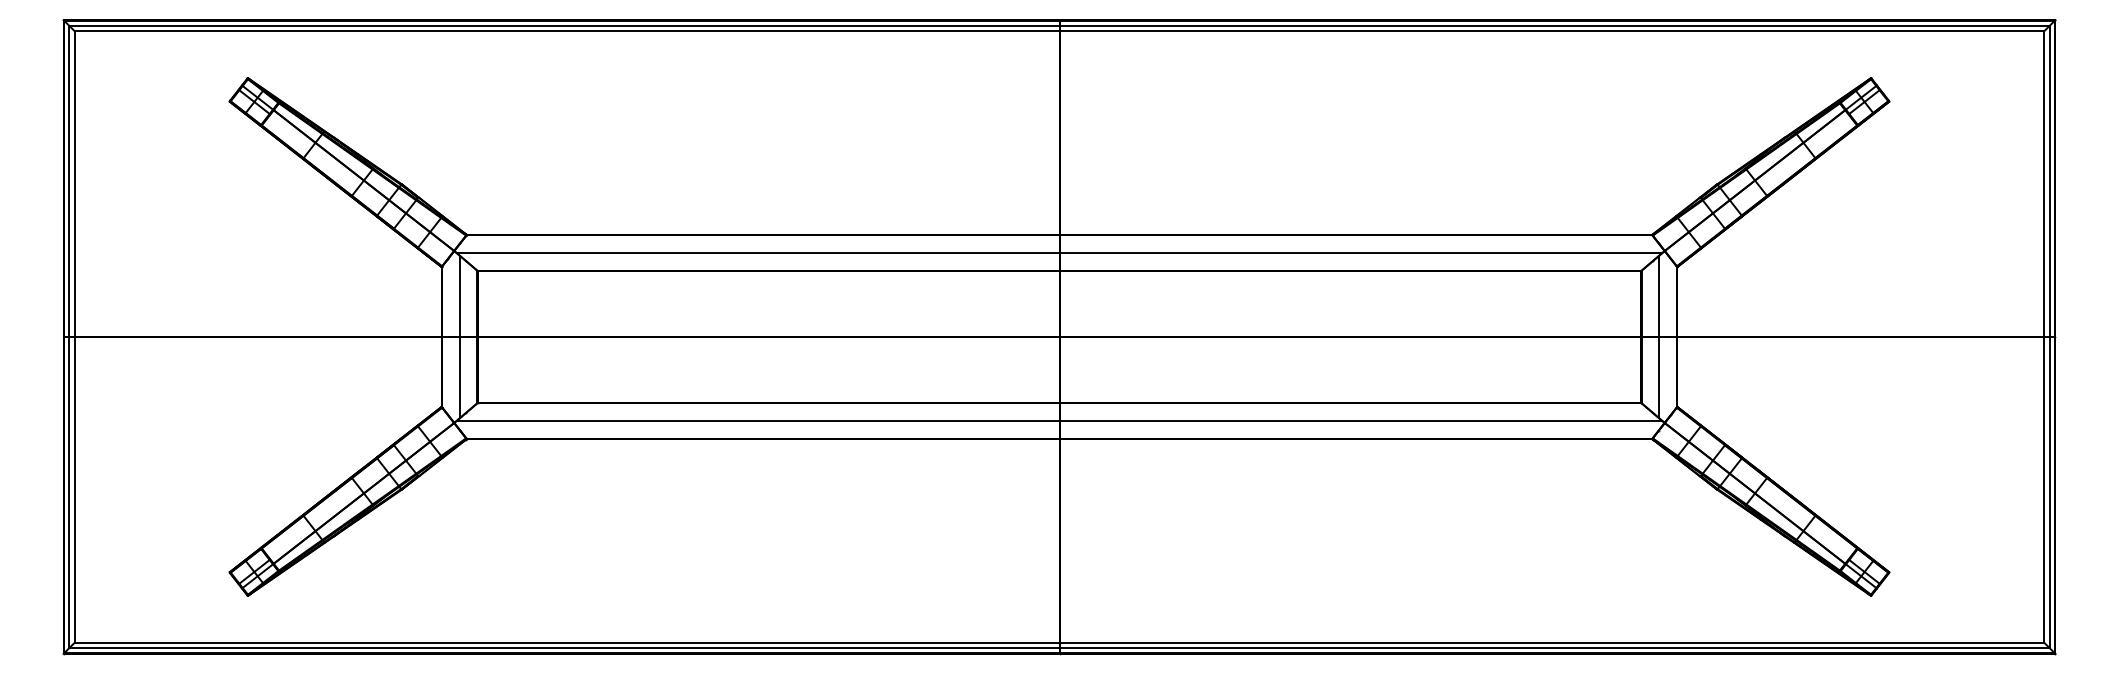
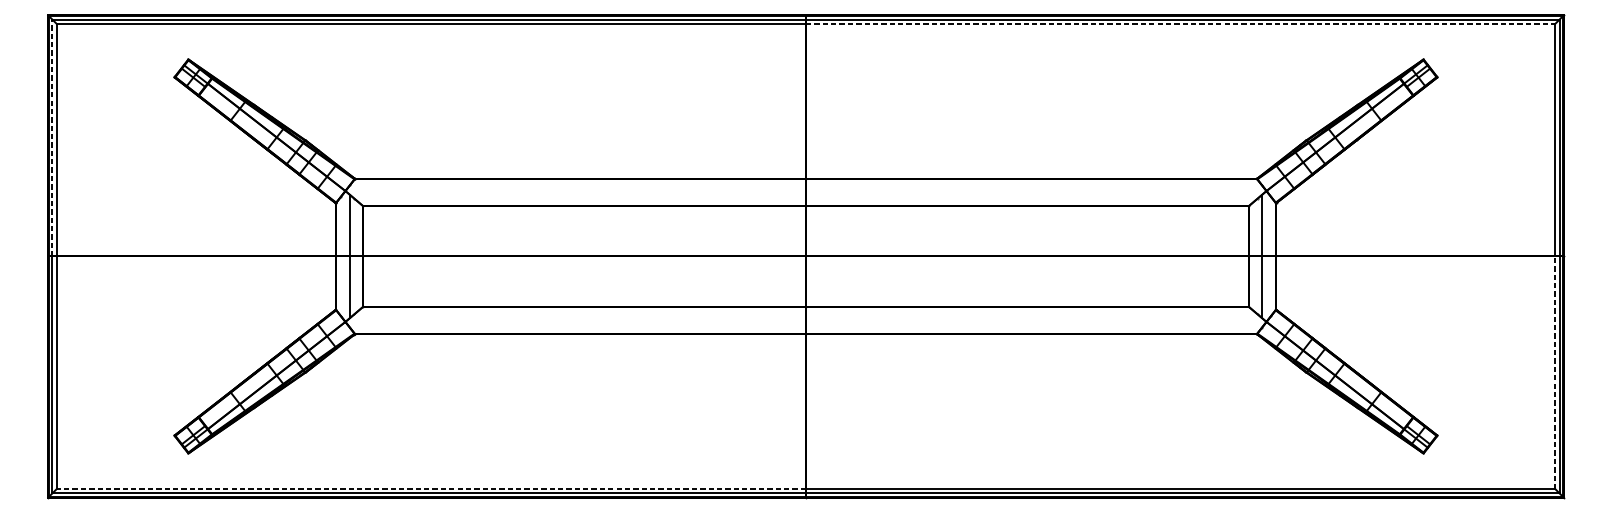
line: (1552, 31) -> (1181, 24), solid -> dashed
line: (69, 181) -> (52, 138), solid -> dashed
line: (1059, 253) -> (806, 192), removed
line: (1059, 420) -> (806, 320), removed
line: (2044, 489) -> (1555, 372), solid -> dashed
line: (566, 642) -> (430, 488), solid -> dashed

